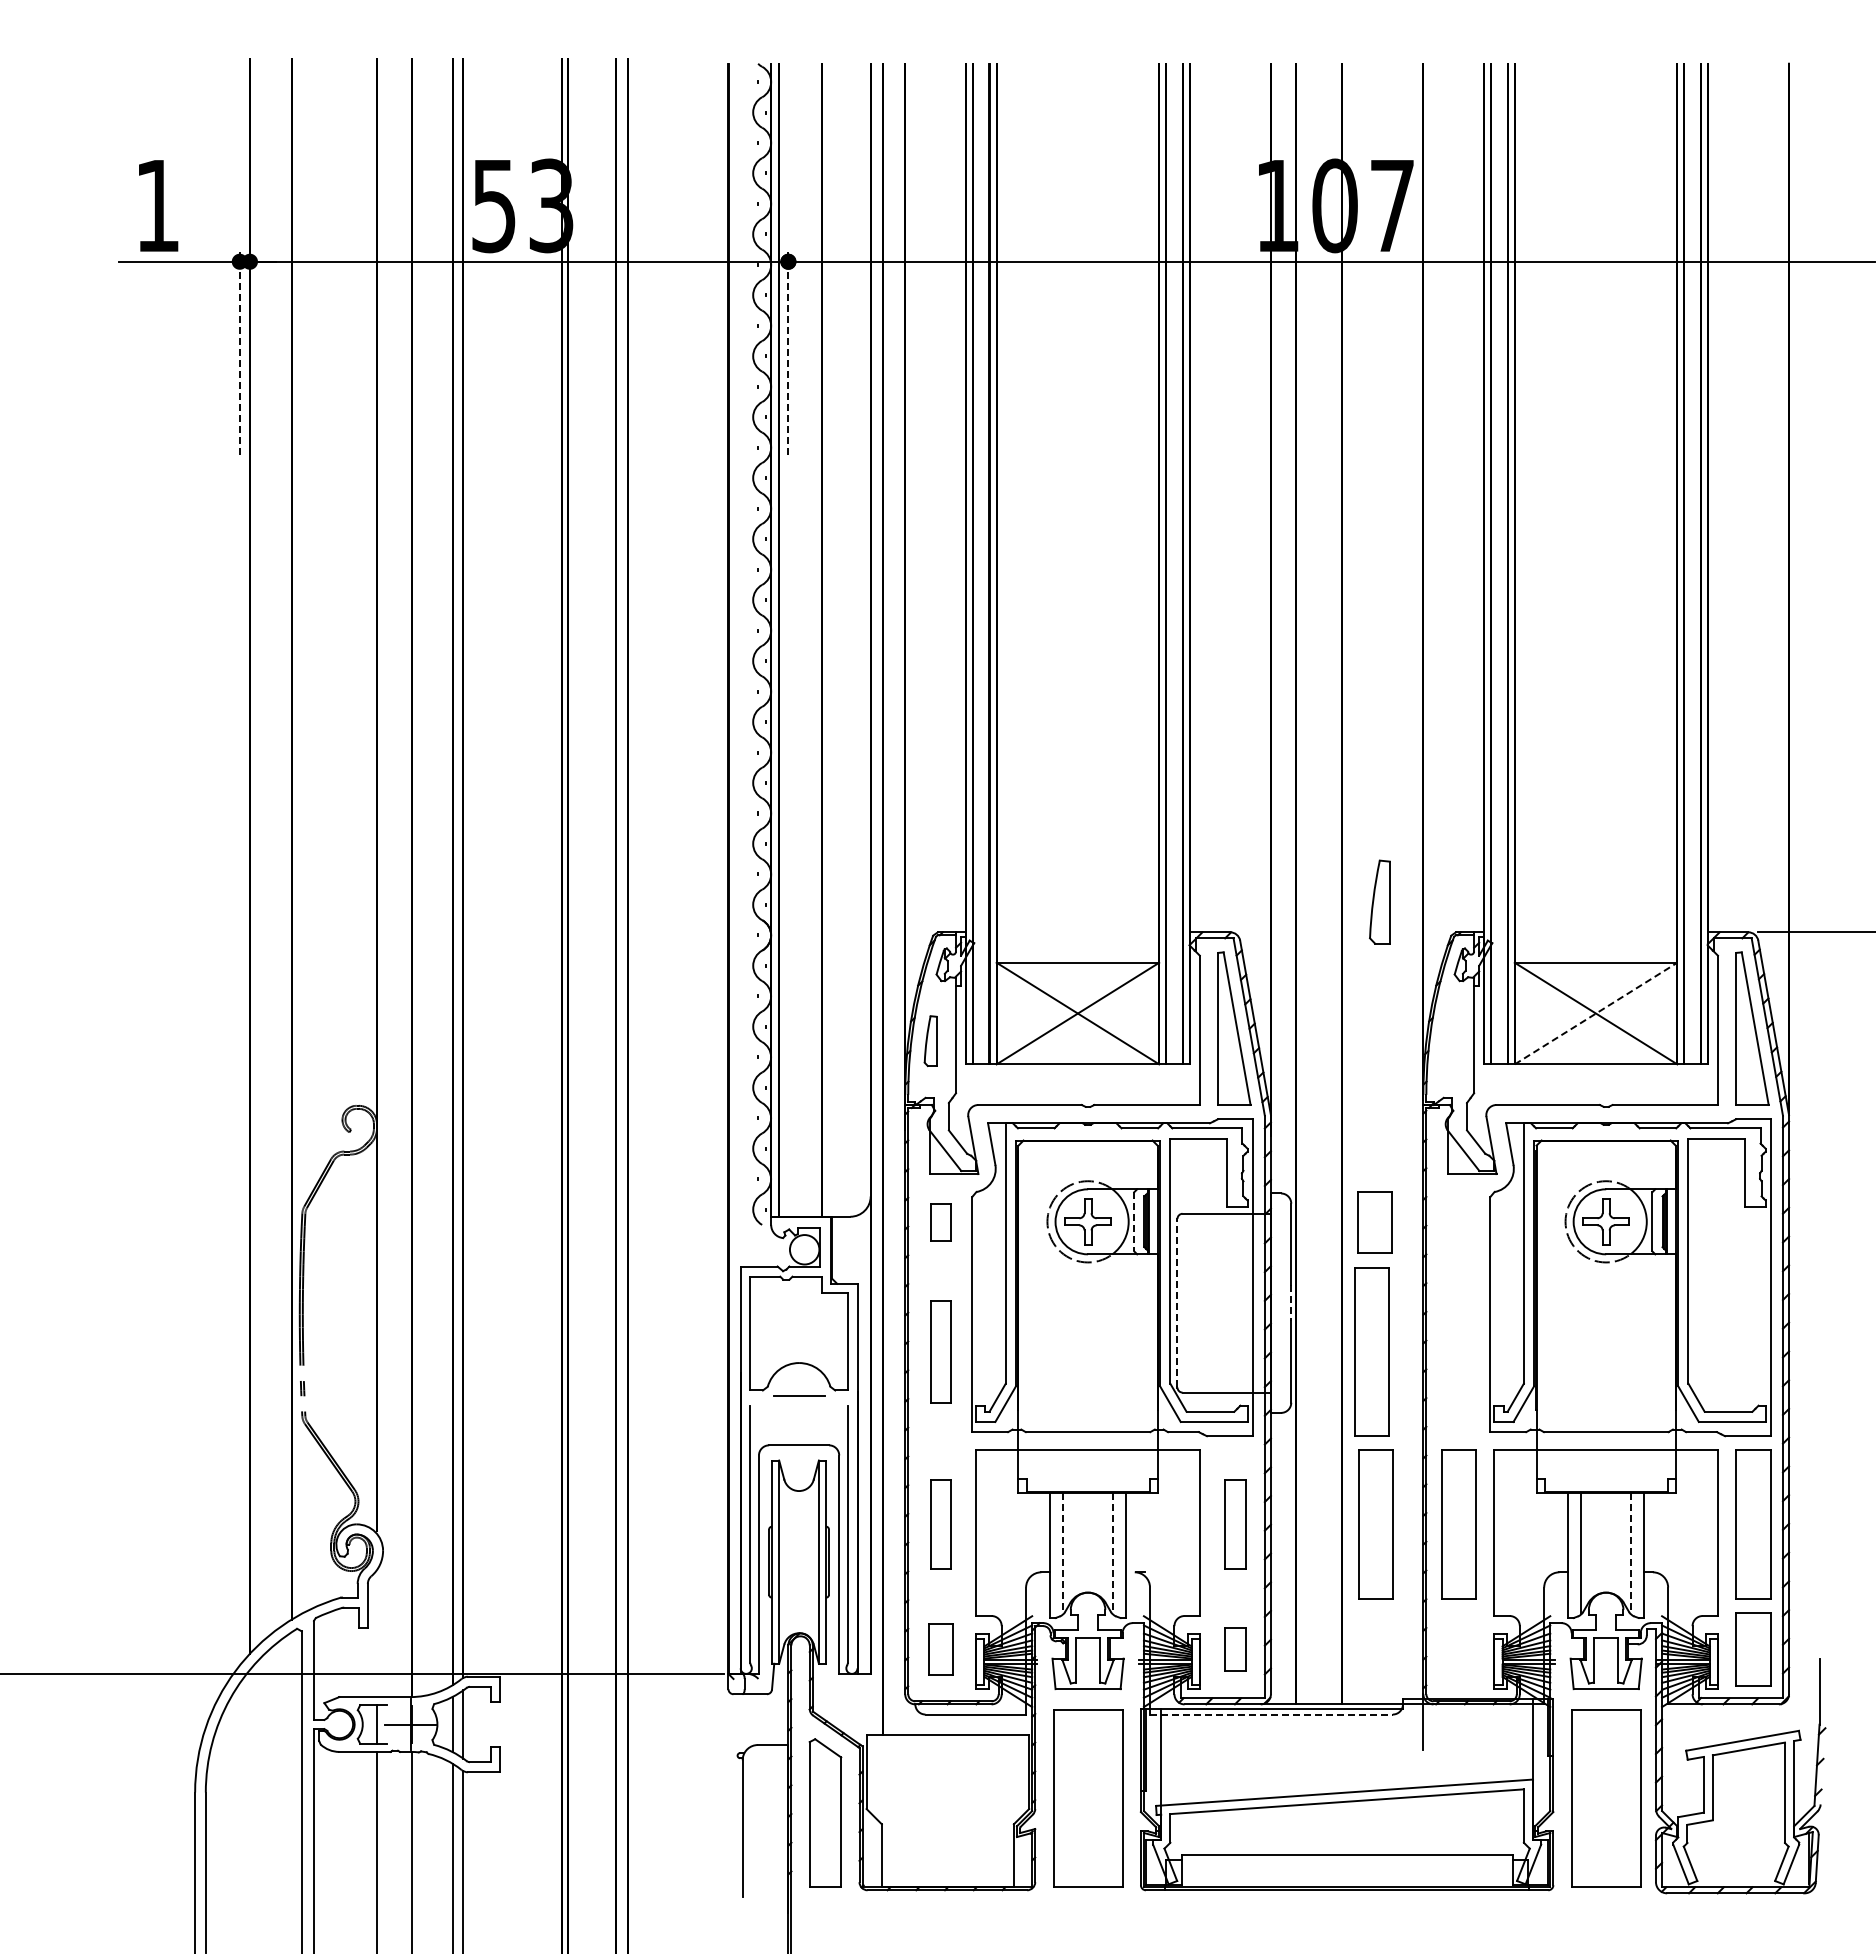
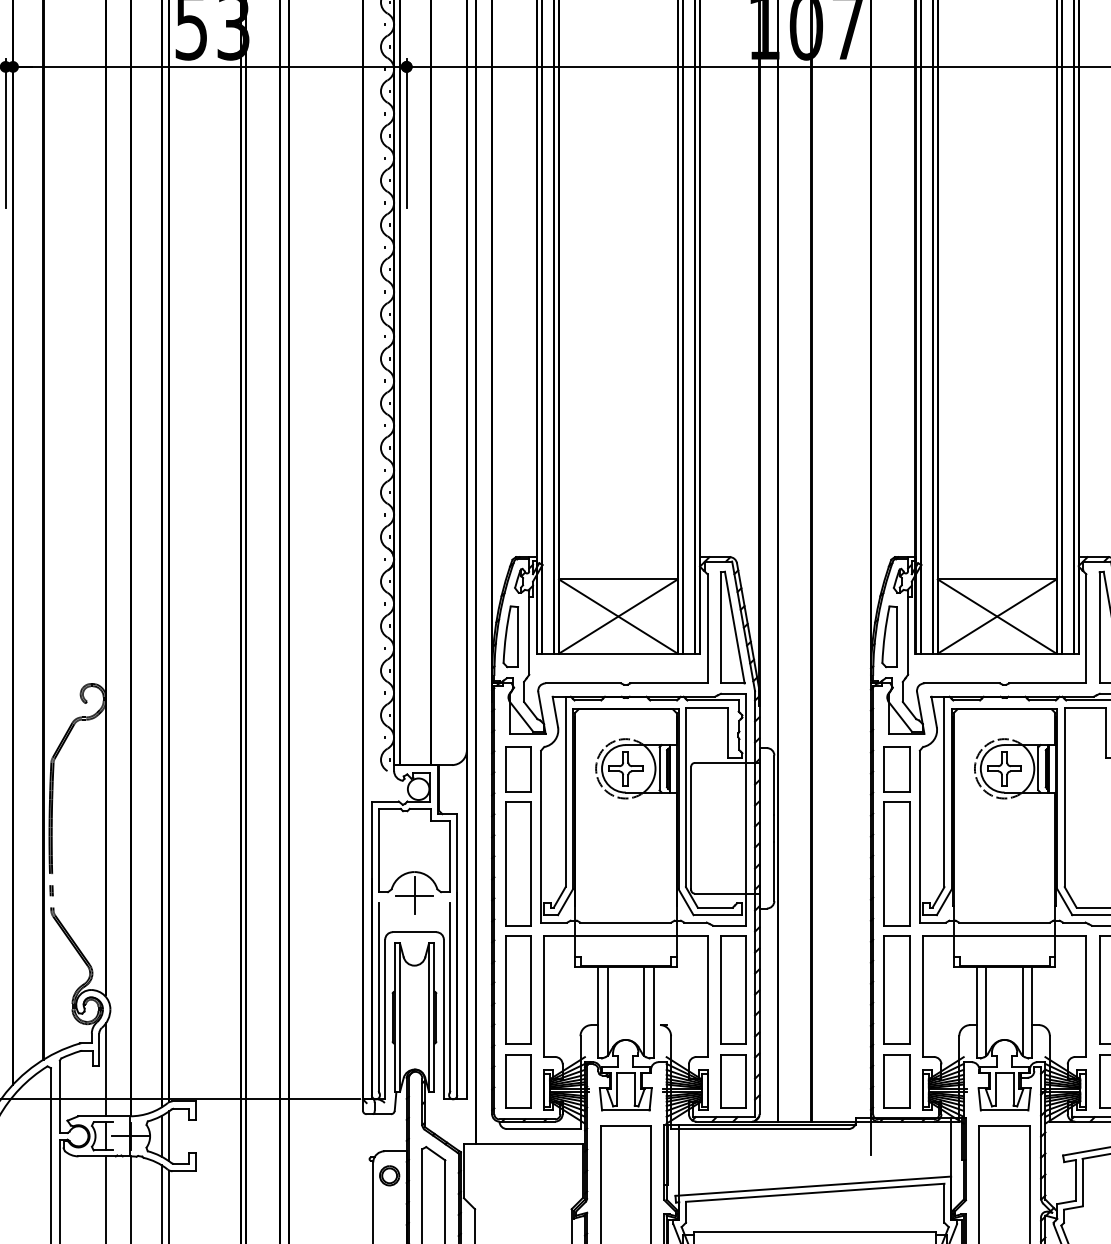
line: (239, 353) -> (5, 133), dashed -> solid
line: (788, 353) -> (406, 133), dashed -> solid
part: (1379, 901) -> (889, 636), moved
line: (1596, 1013) -> (997, 616), dashed -> solid
part: (930, 1040) -> (510, 636), size x1.67
line: (1134, 1221) -> (659, 768), dashed -> solid
part: (940, 1222) -> (517, 769), size x1.67
part: (1374, 1222) -> (896, 769), moved
line: (1177, 1303) -> (691, 828), dashed -> solid
line: (1291, 1303) -> (774, 828), dashed -> solid
part: (940, 1351) -> (517, 863), size x1.67
part: (1371, 1351) -> (896, 863), moved
line: (799, 1395) -> (414, 895), added
part: (940, 1524) -> (517, 990), size x1.67
part: (1235, 1524) -> (733, 990), size x1.67
part: (1375, 1524) -> (835, 990), removed
line: (1063, 1553) -> (607, 1011), dashed -> solid
line: (1112, 1553) -> (643, 1011), dashed -> solid
line: (1630, 1553) -> (1022, 1011), dashed -> solid
line: (376, 1633) -> (105, 1069), added
part: (940, 1649) -> (517, 1081), size x1.43
part: (1235, 1649) -> (733, 1081), size x1.67
part: (1458, 1649) -> (896, 1081), added
line: (1271, 1714) -> (759, 1129), dashed -> solid
part: (765, 1778) -> (389, 1175), added

